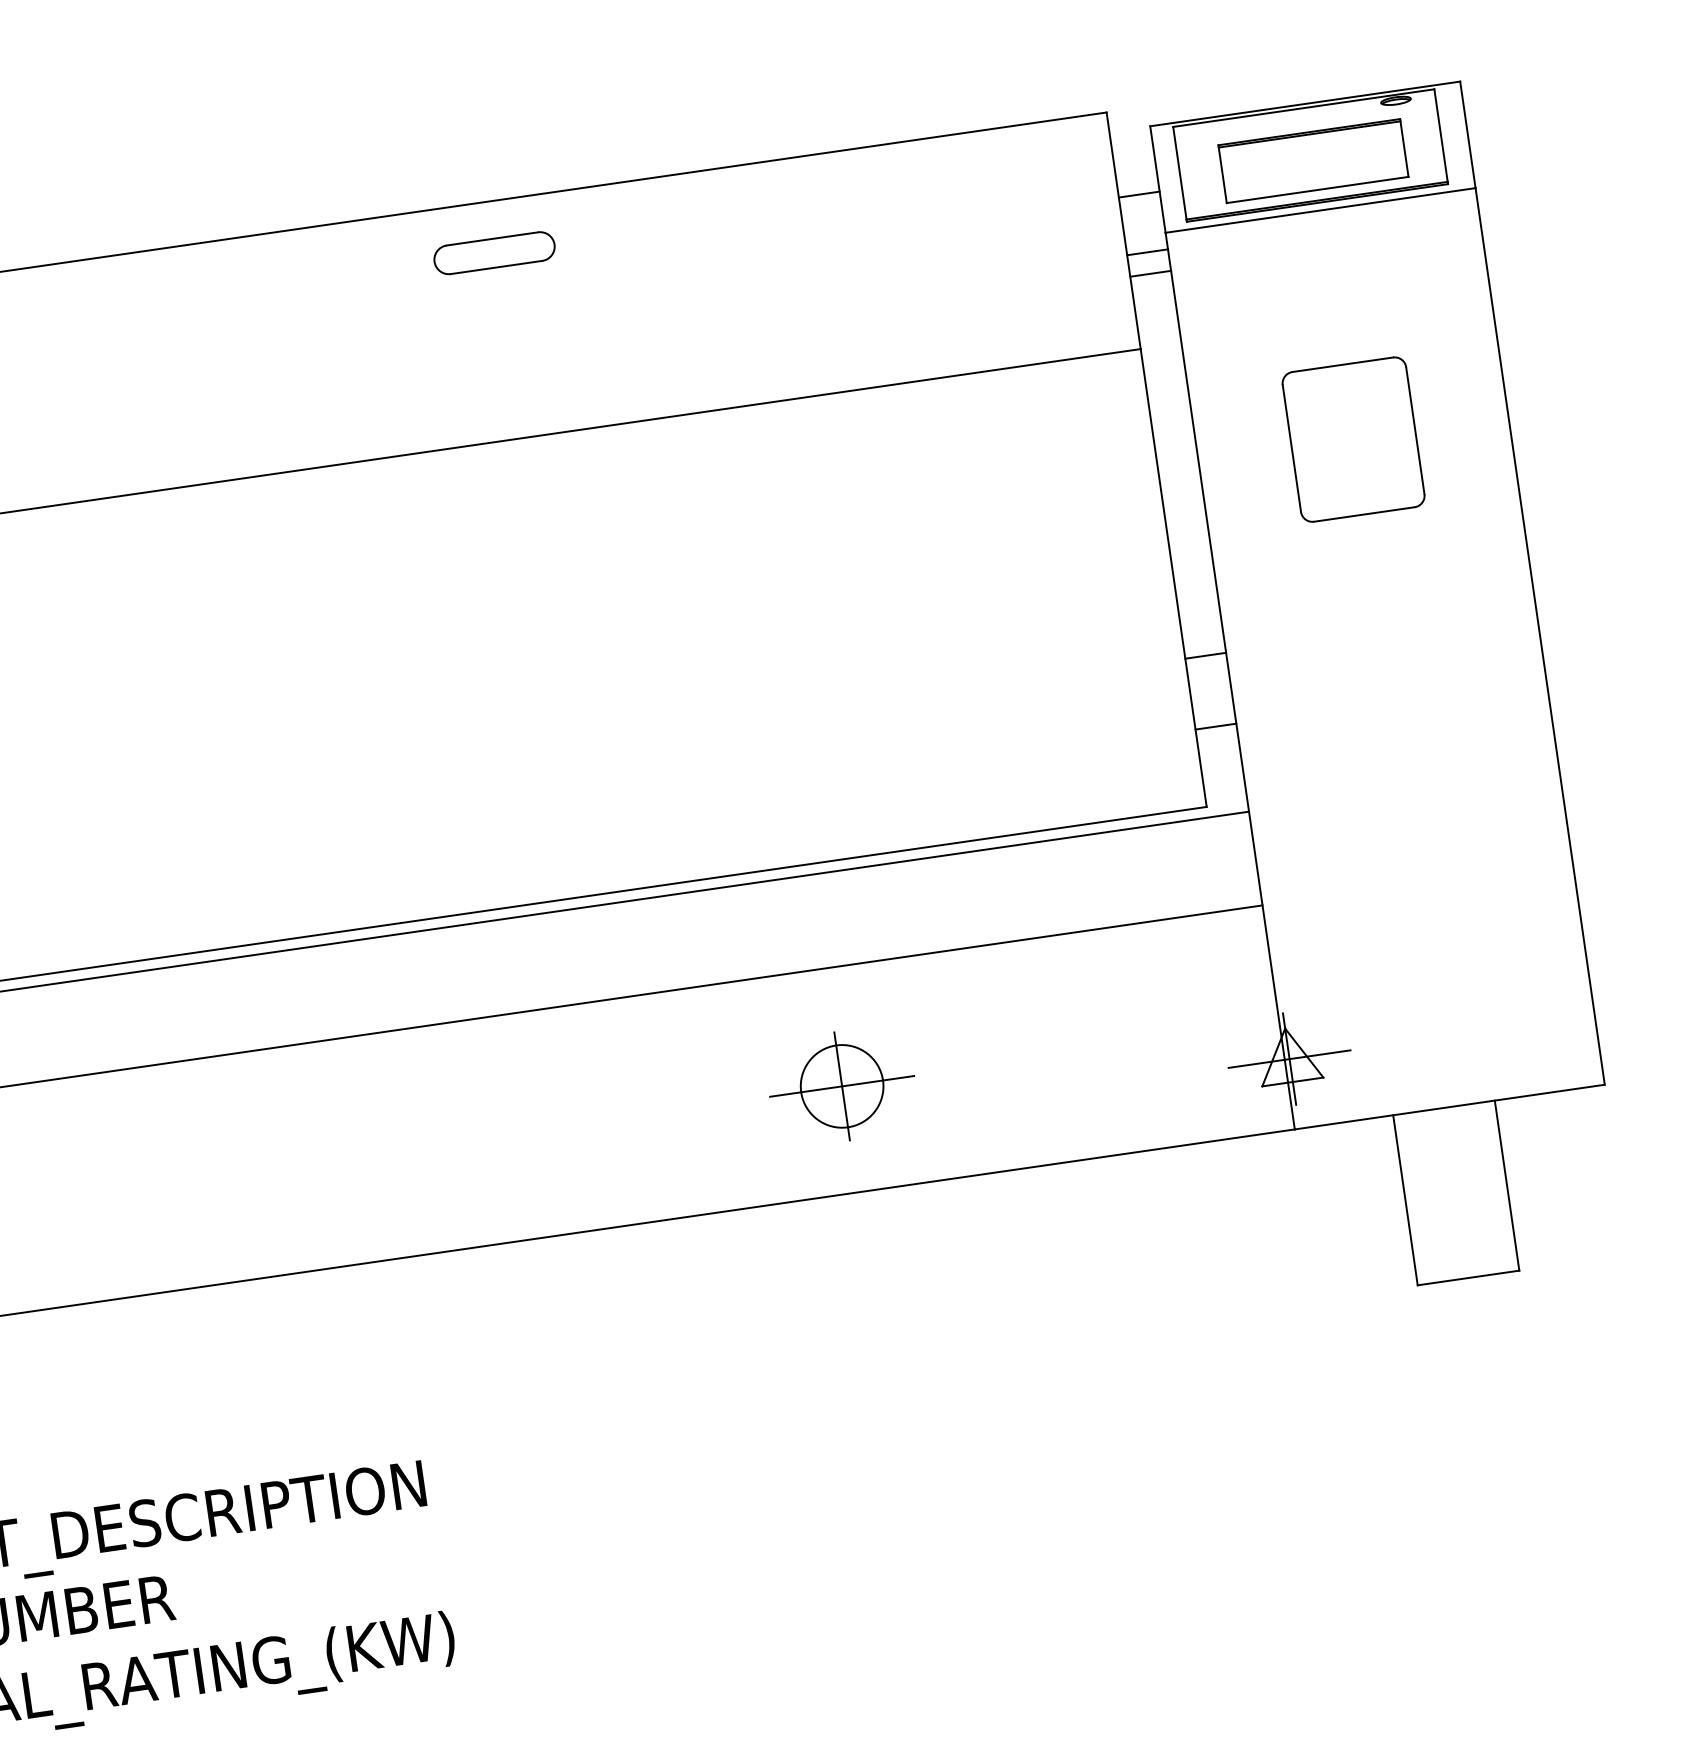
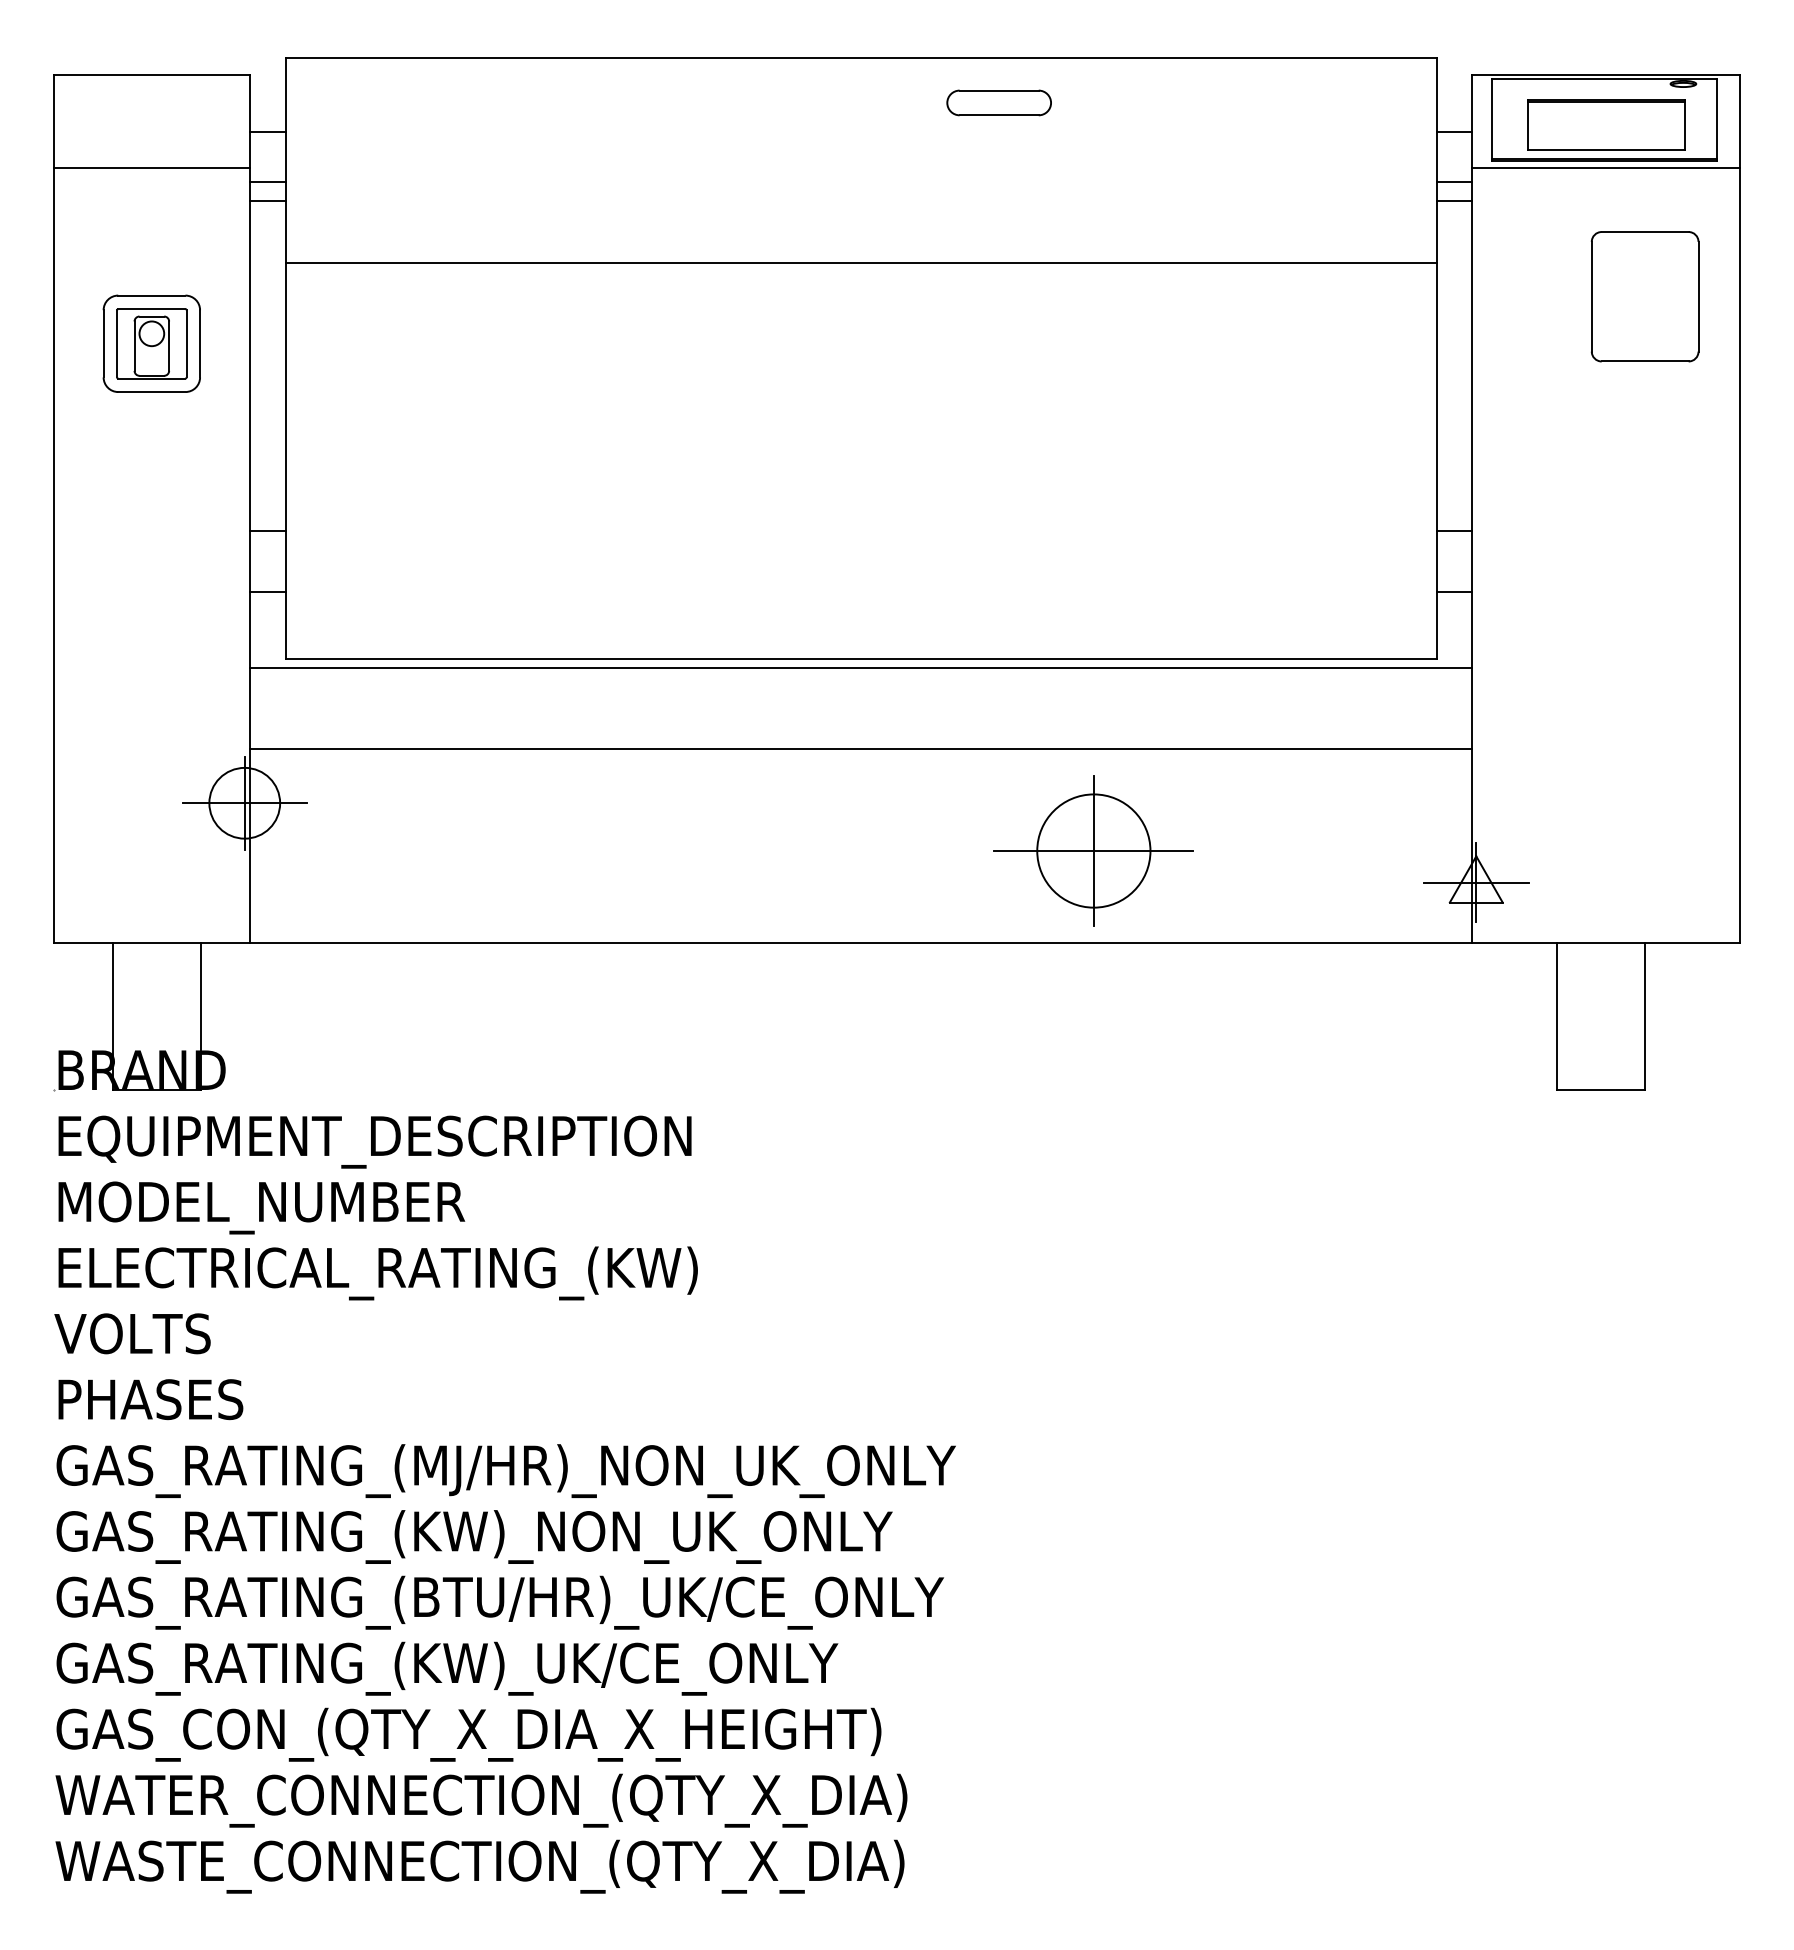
part: (493, 252) -> (998, 102), moved
part: (1352, 439) -> (1644, 296), moved
part: (841, 1086) -> (1093, 851), size x1.6

